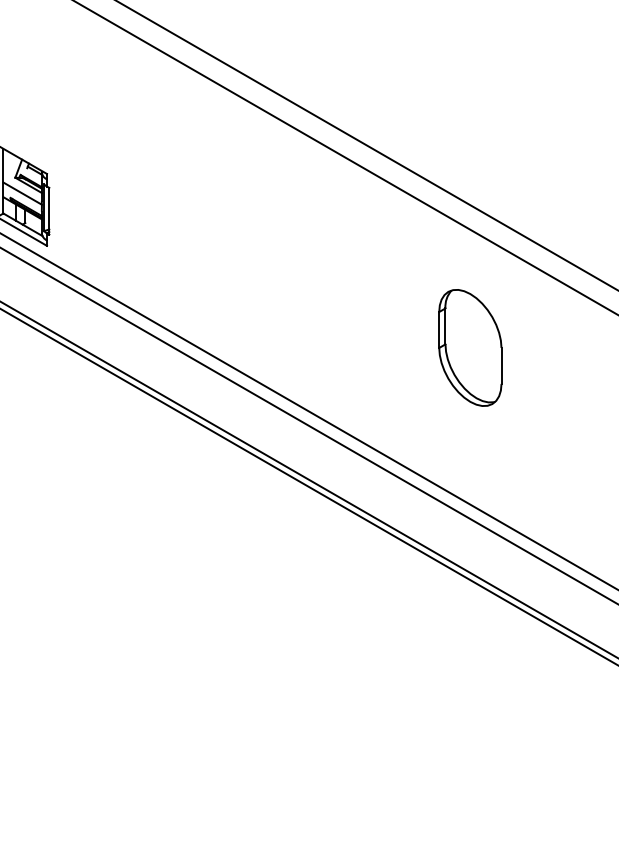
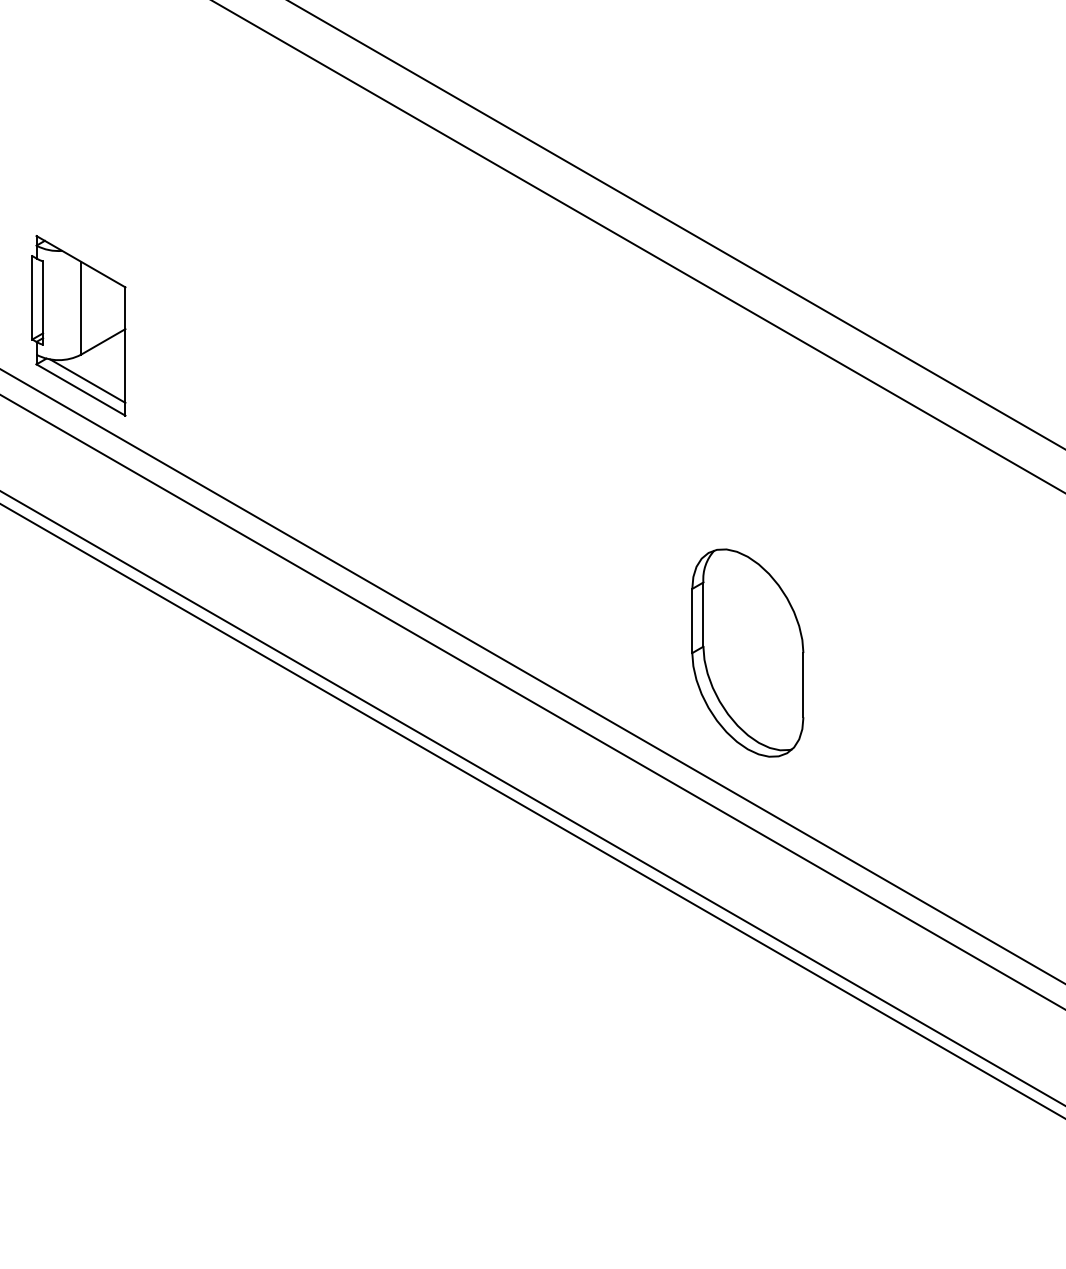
part: (95, 238) -> (78, 325), added
part: (470, 347) -> (748, 652), moved

